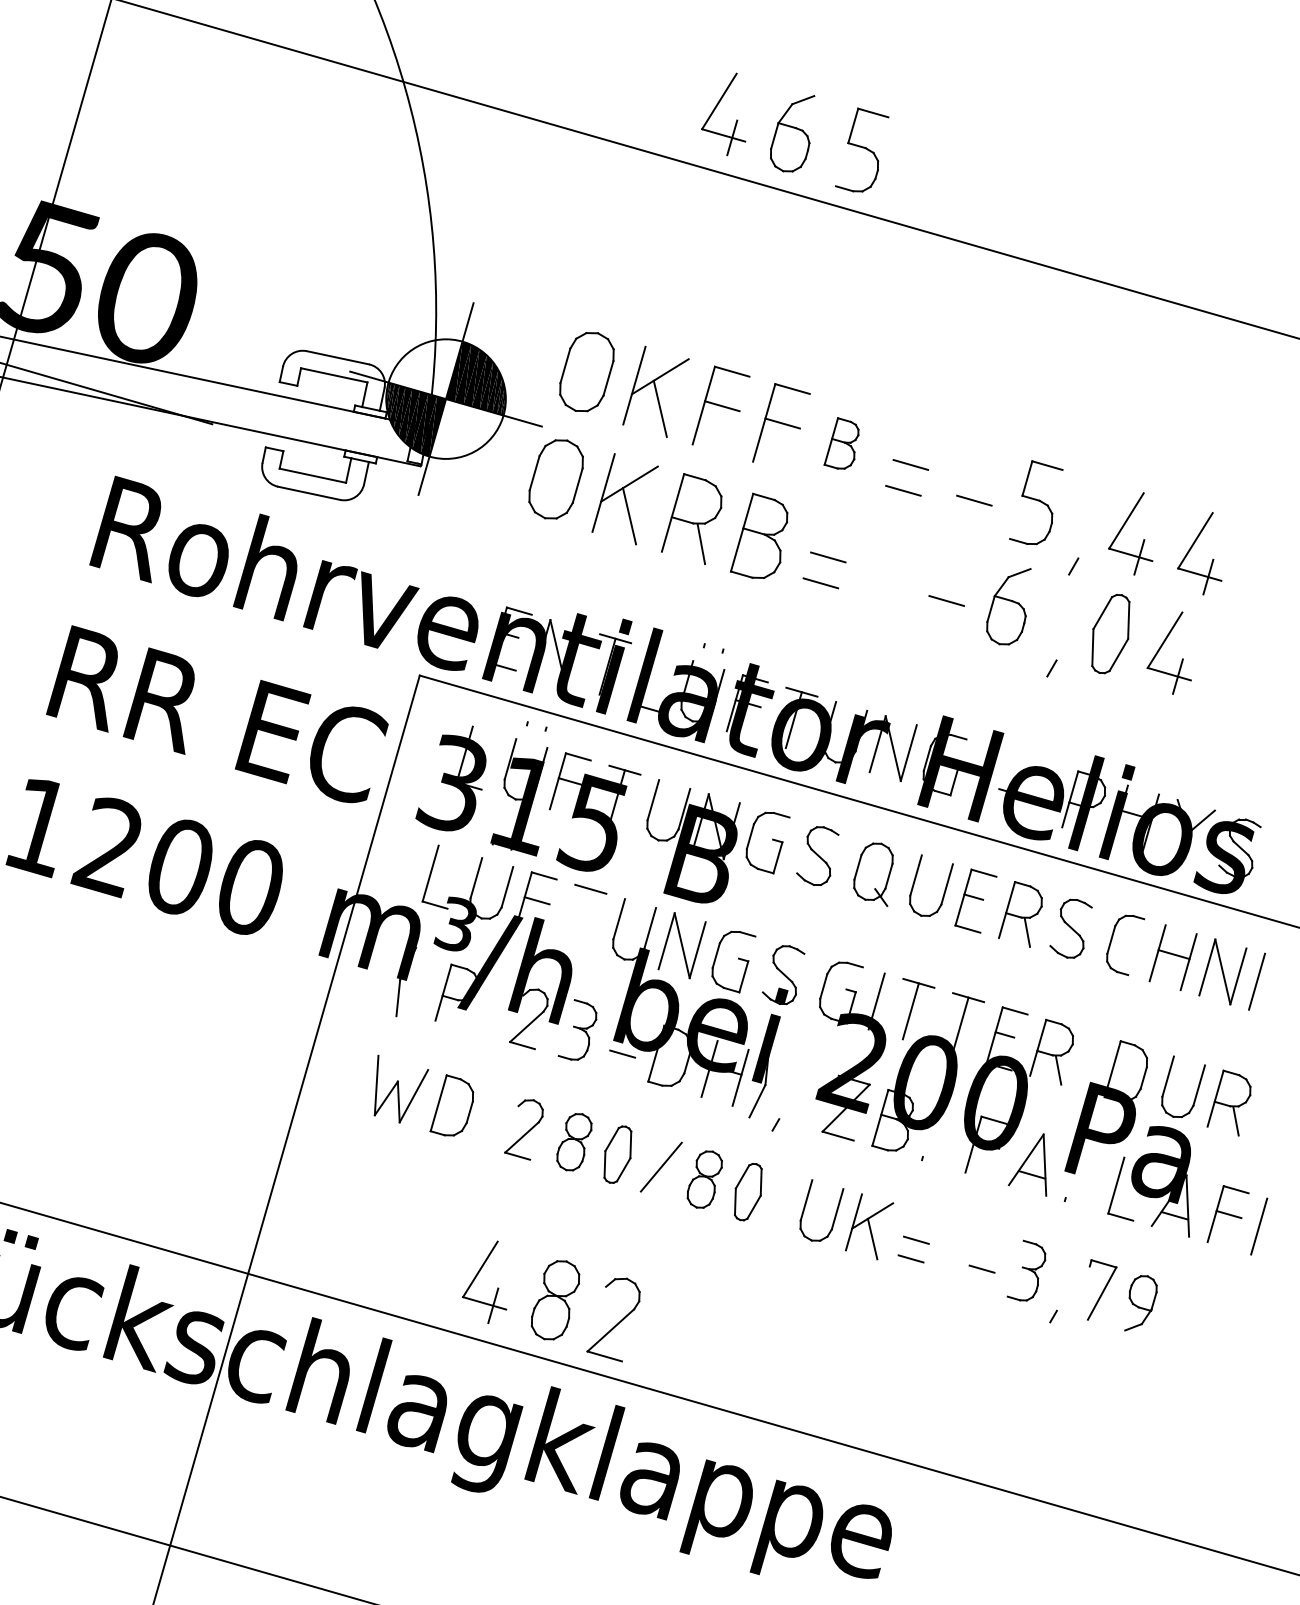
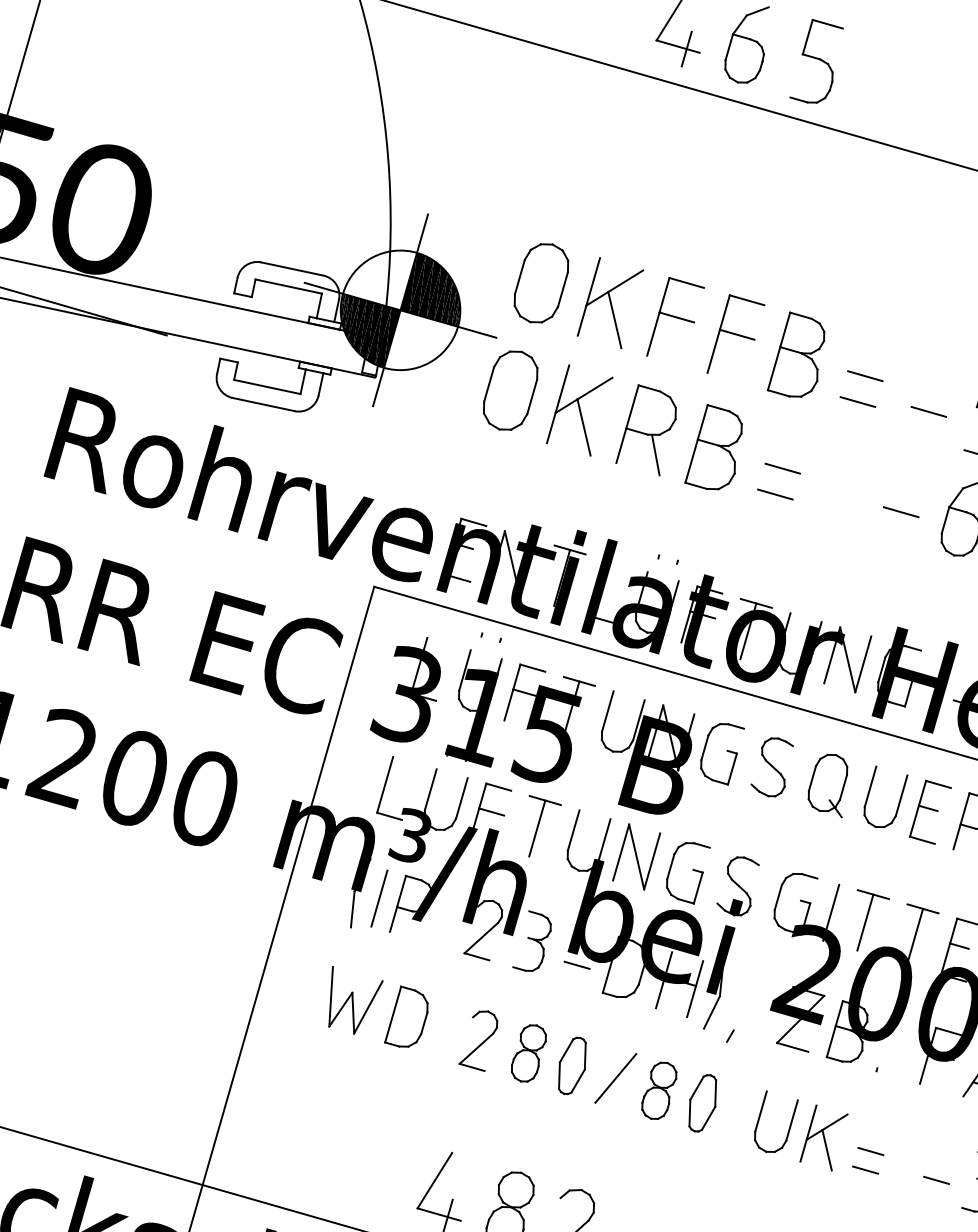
part: (841, 443) -> (795, 354), size x1.67
line: (582, 917) -> (536, 828), added
line: (424, 987) -> (378, 898), added

